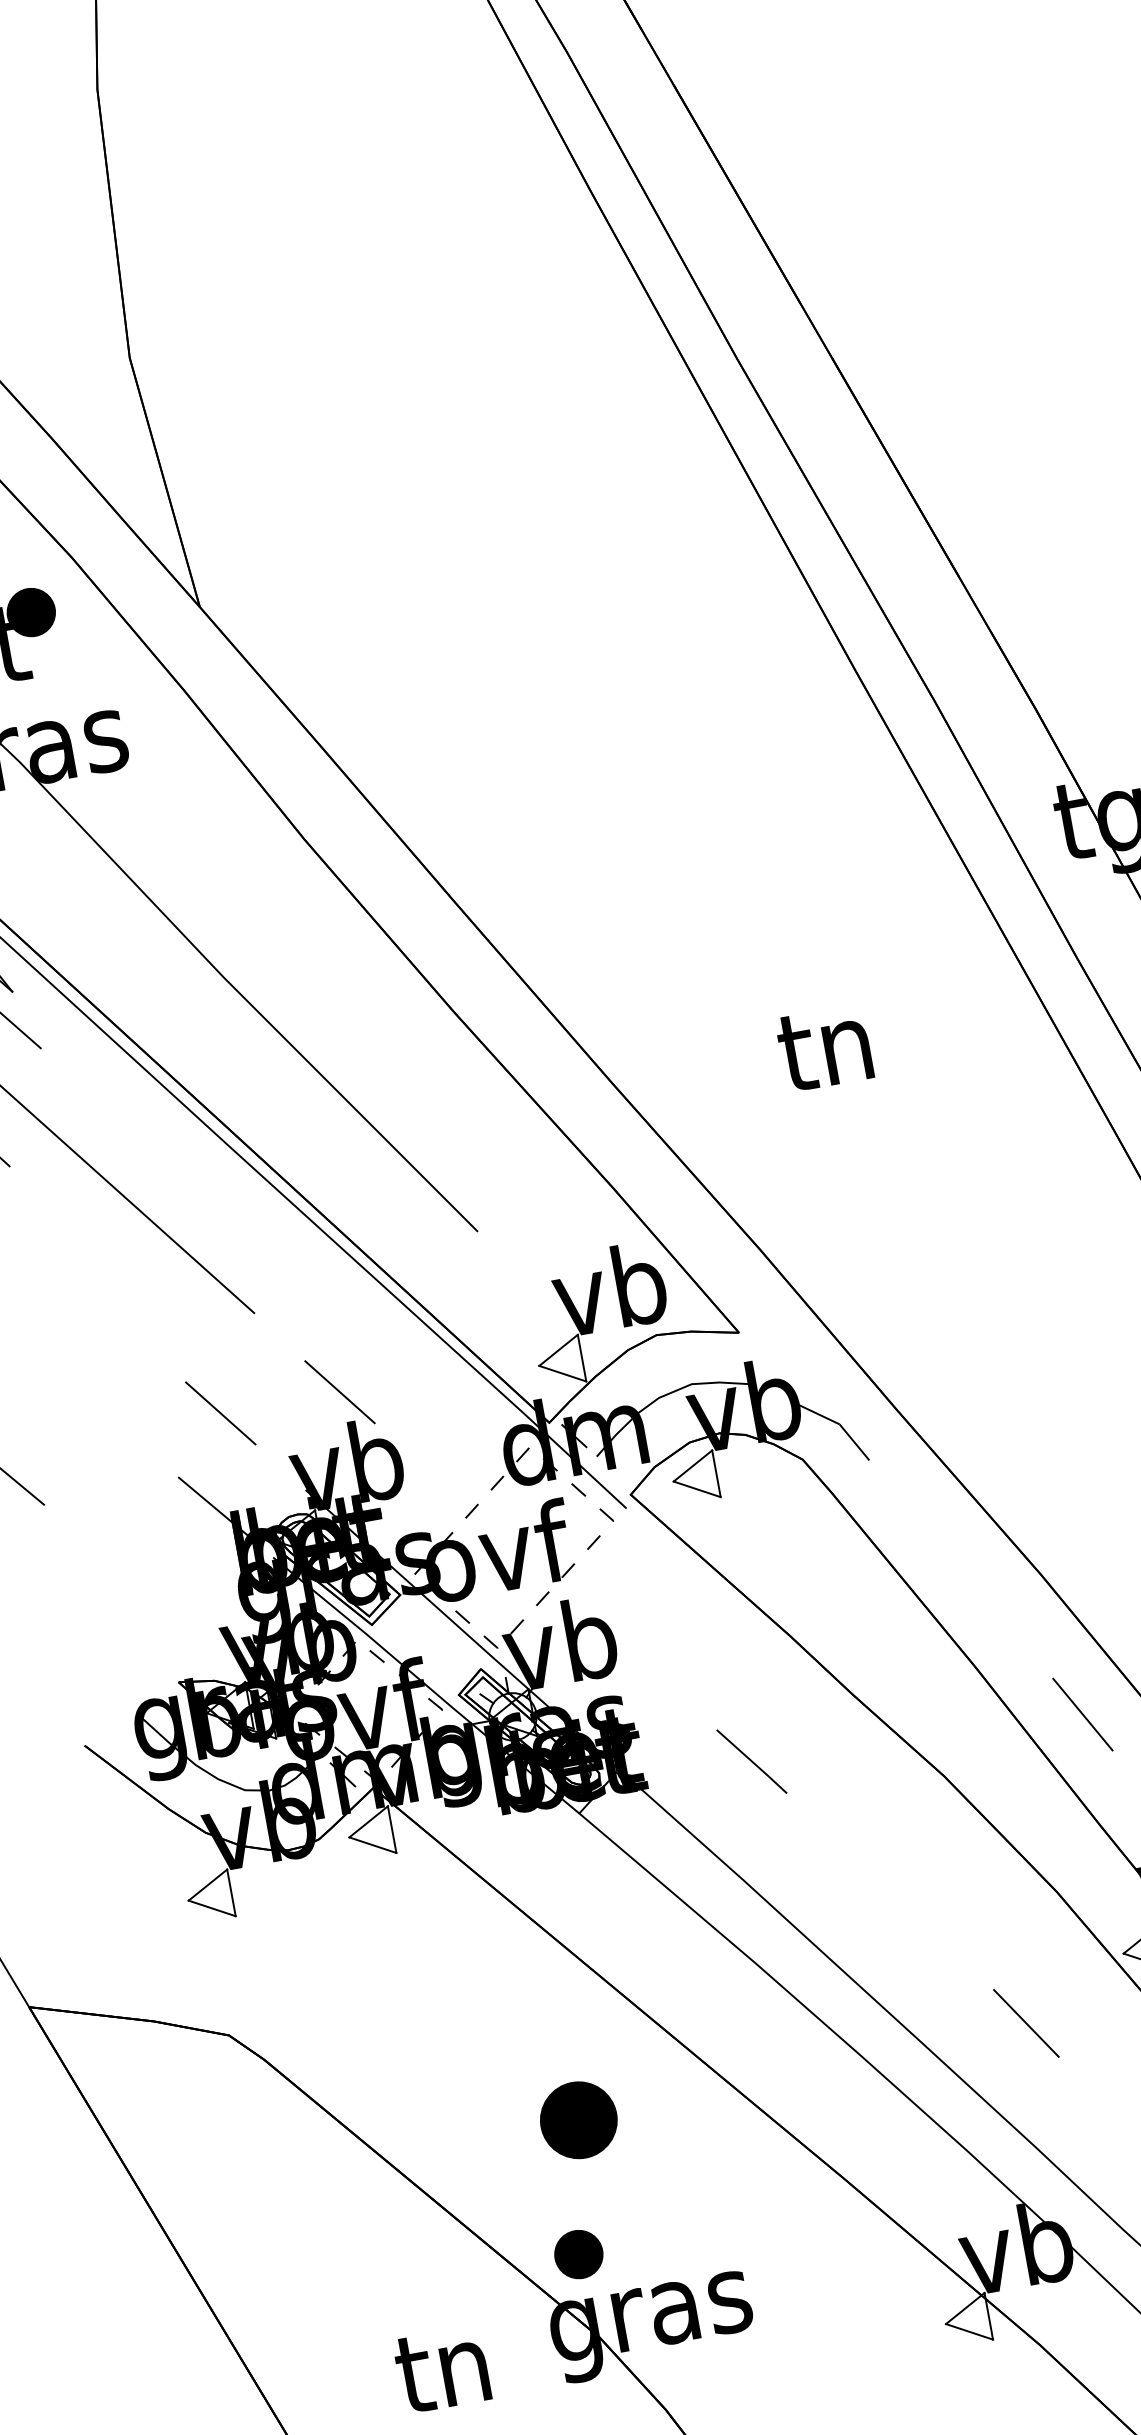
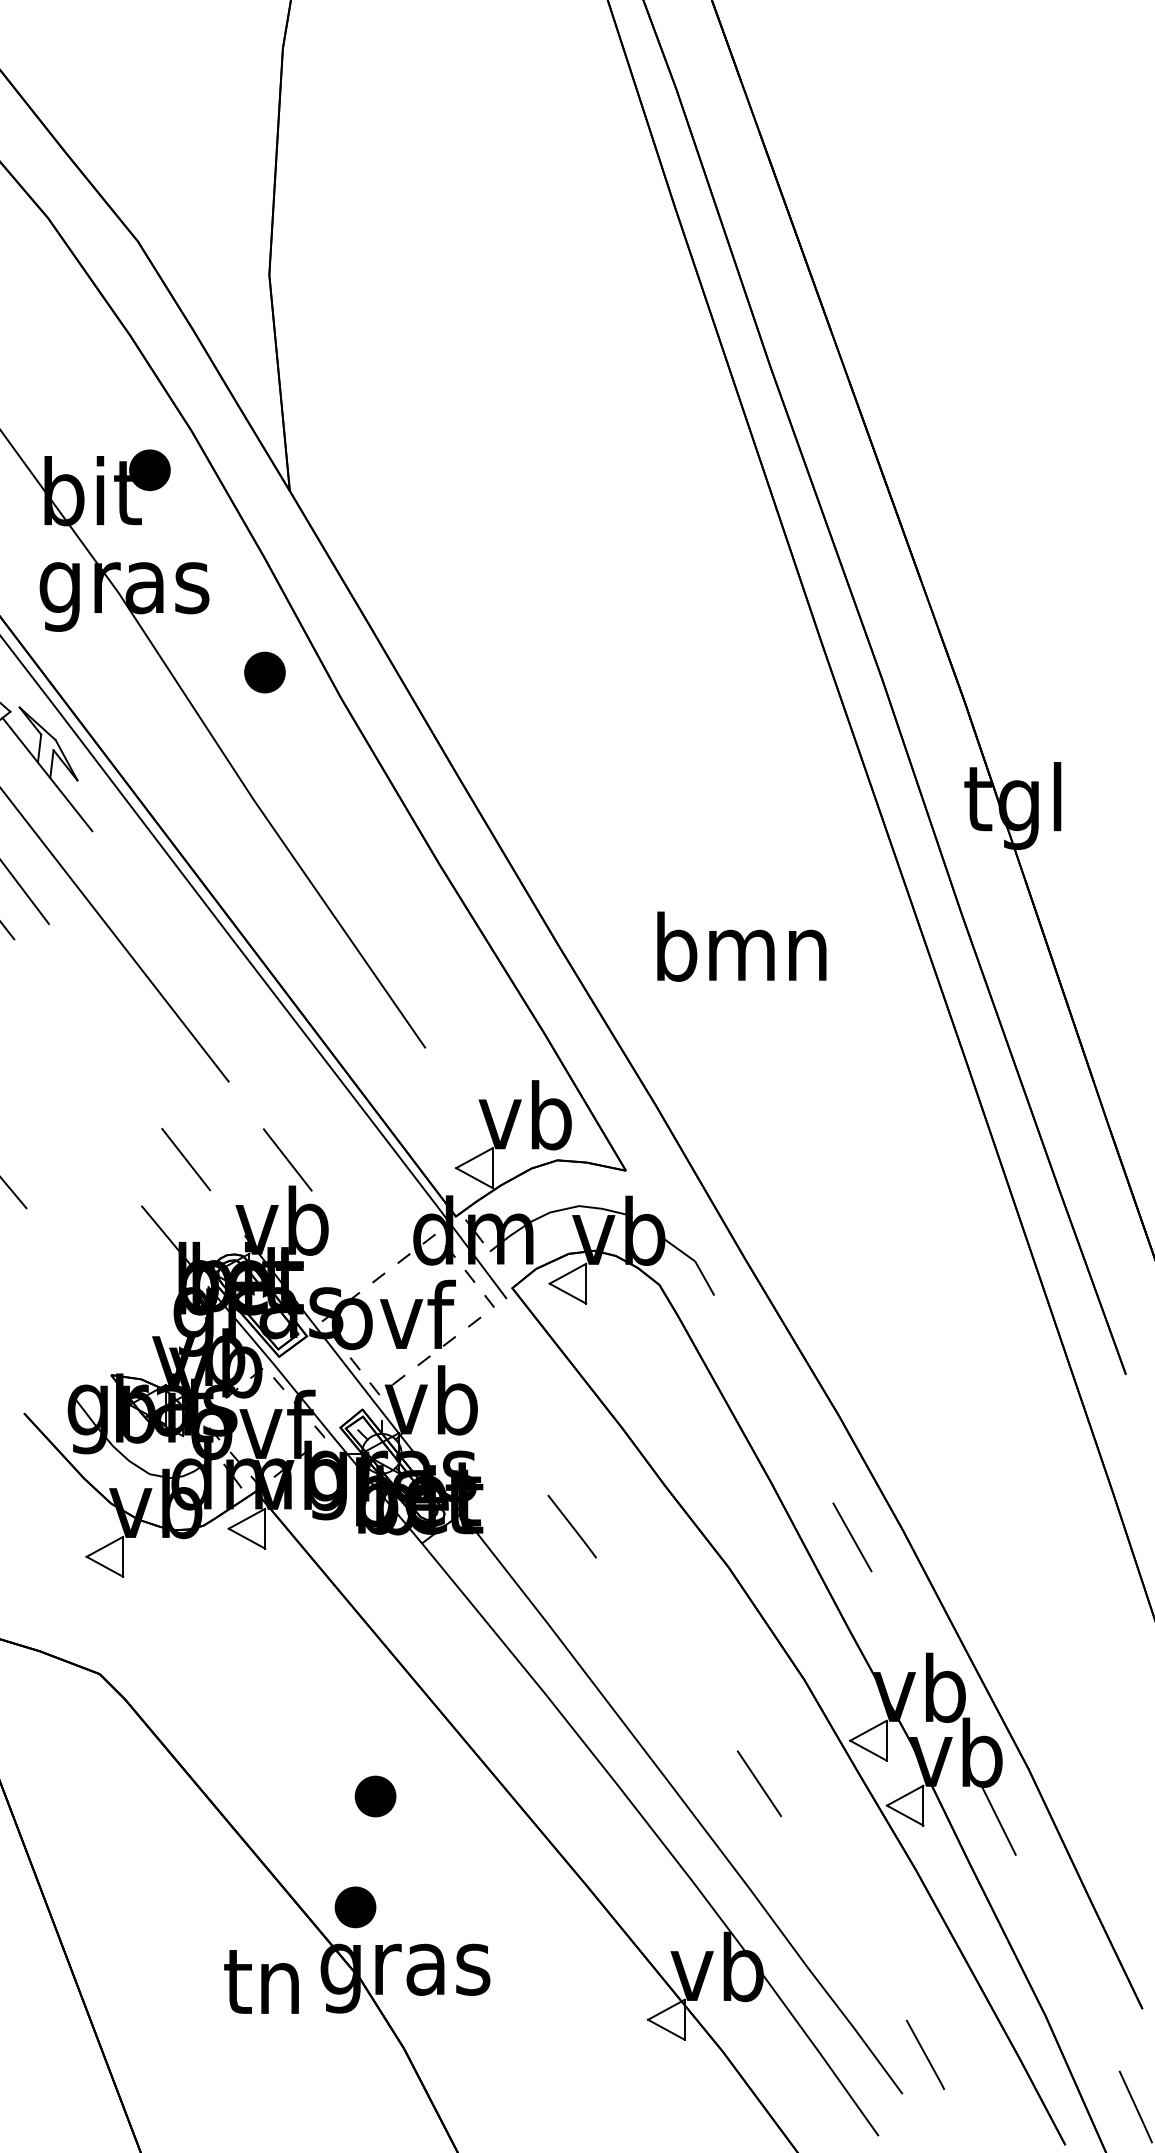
part: (208, 825) -> (264, 672), added
text: (826, 1045) -> (741, 946), tn -> bmn
part: (578, 2120) -> (375, 1796), size x0.62
text: (442, 2369) -> (261, 1981), moved

